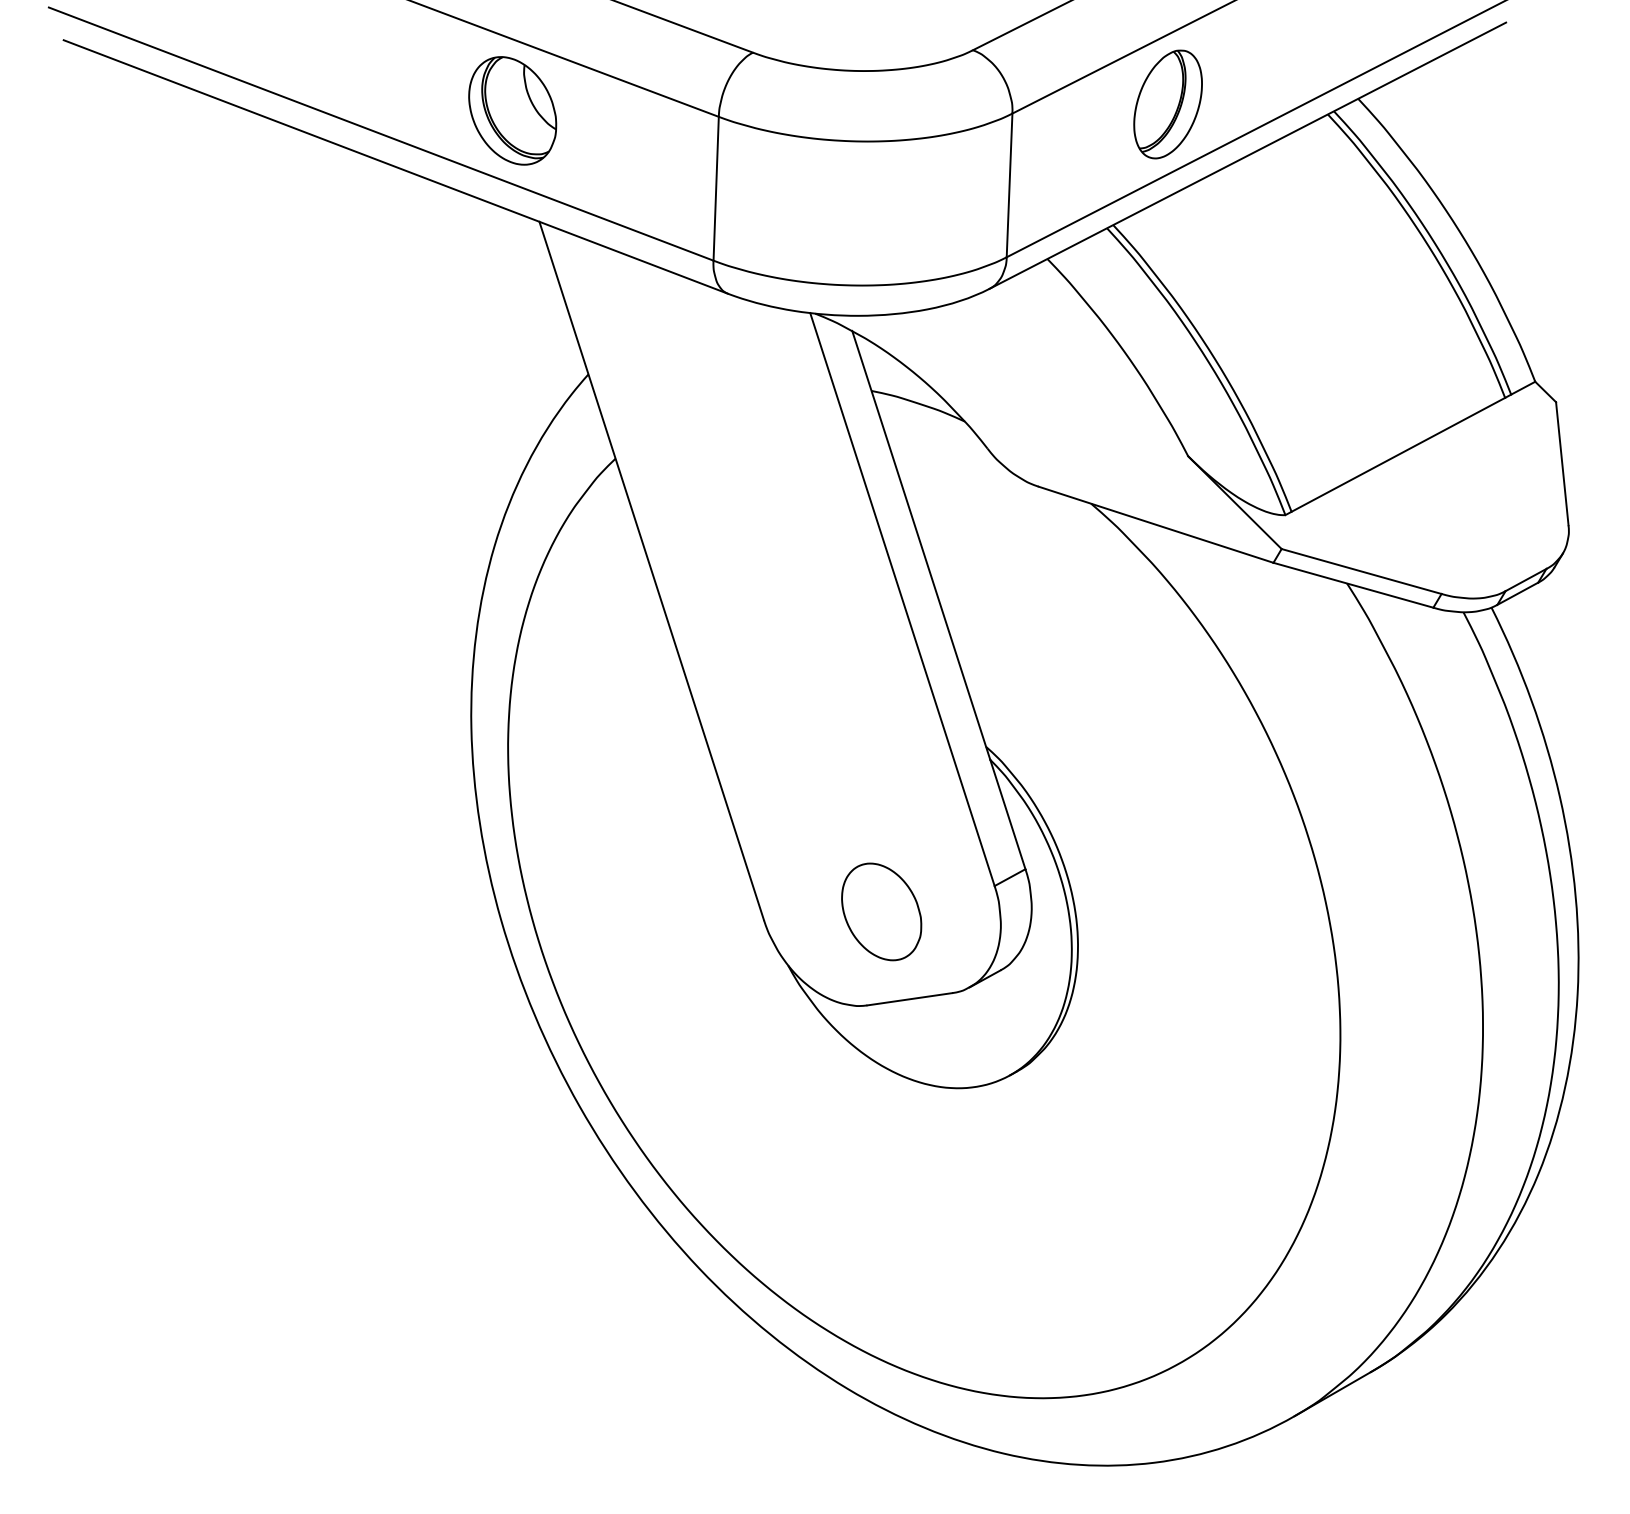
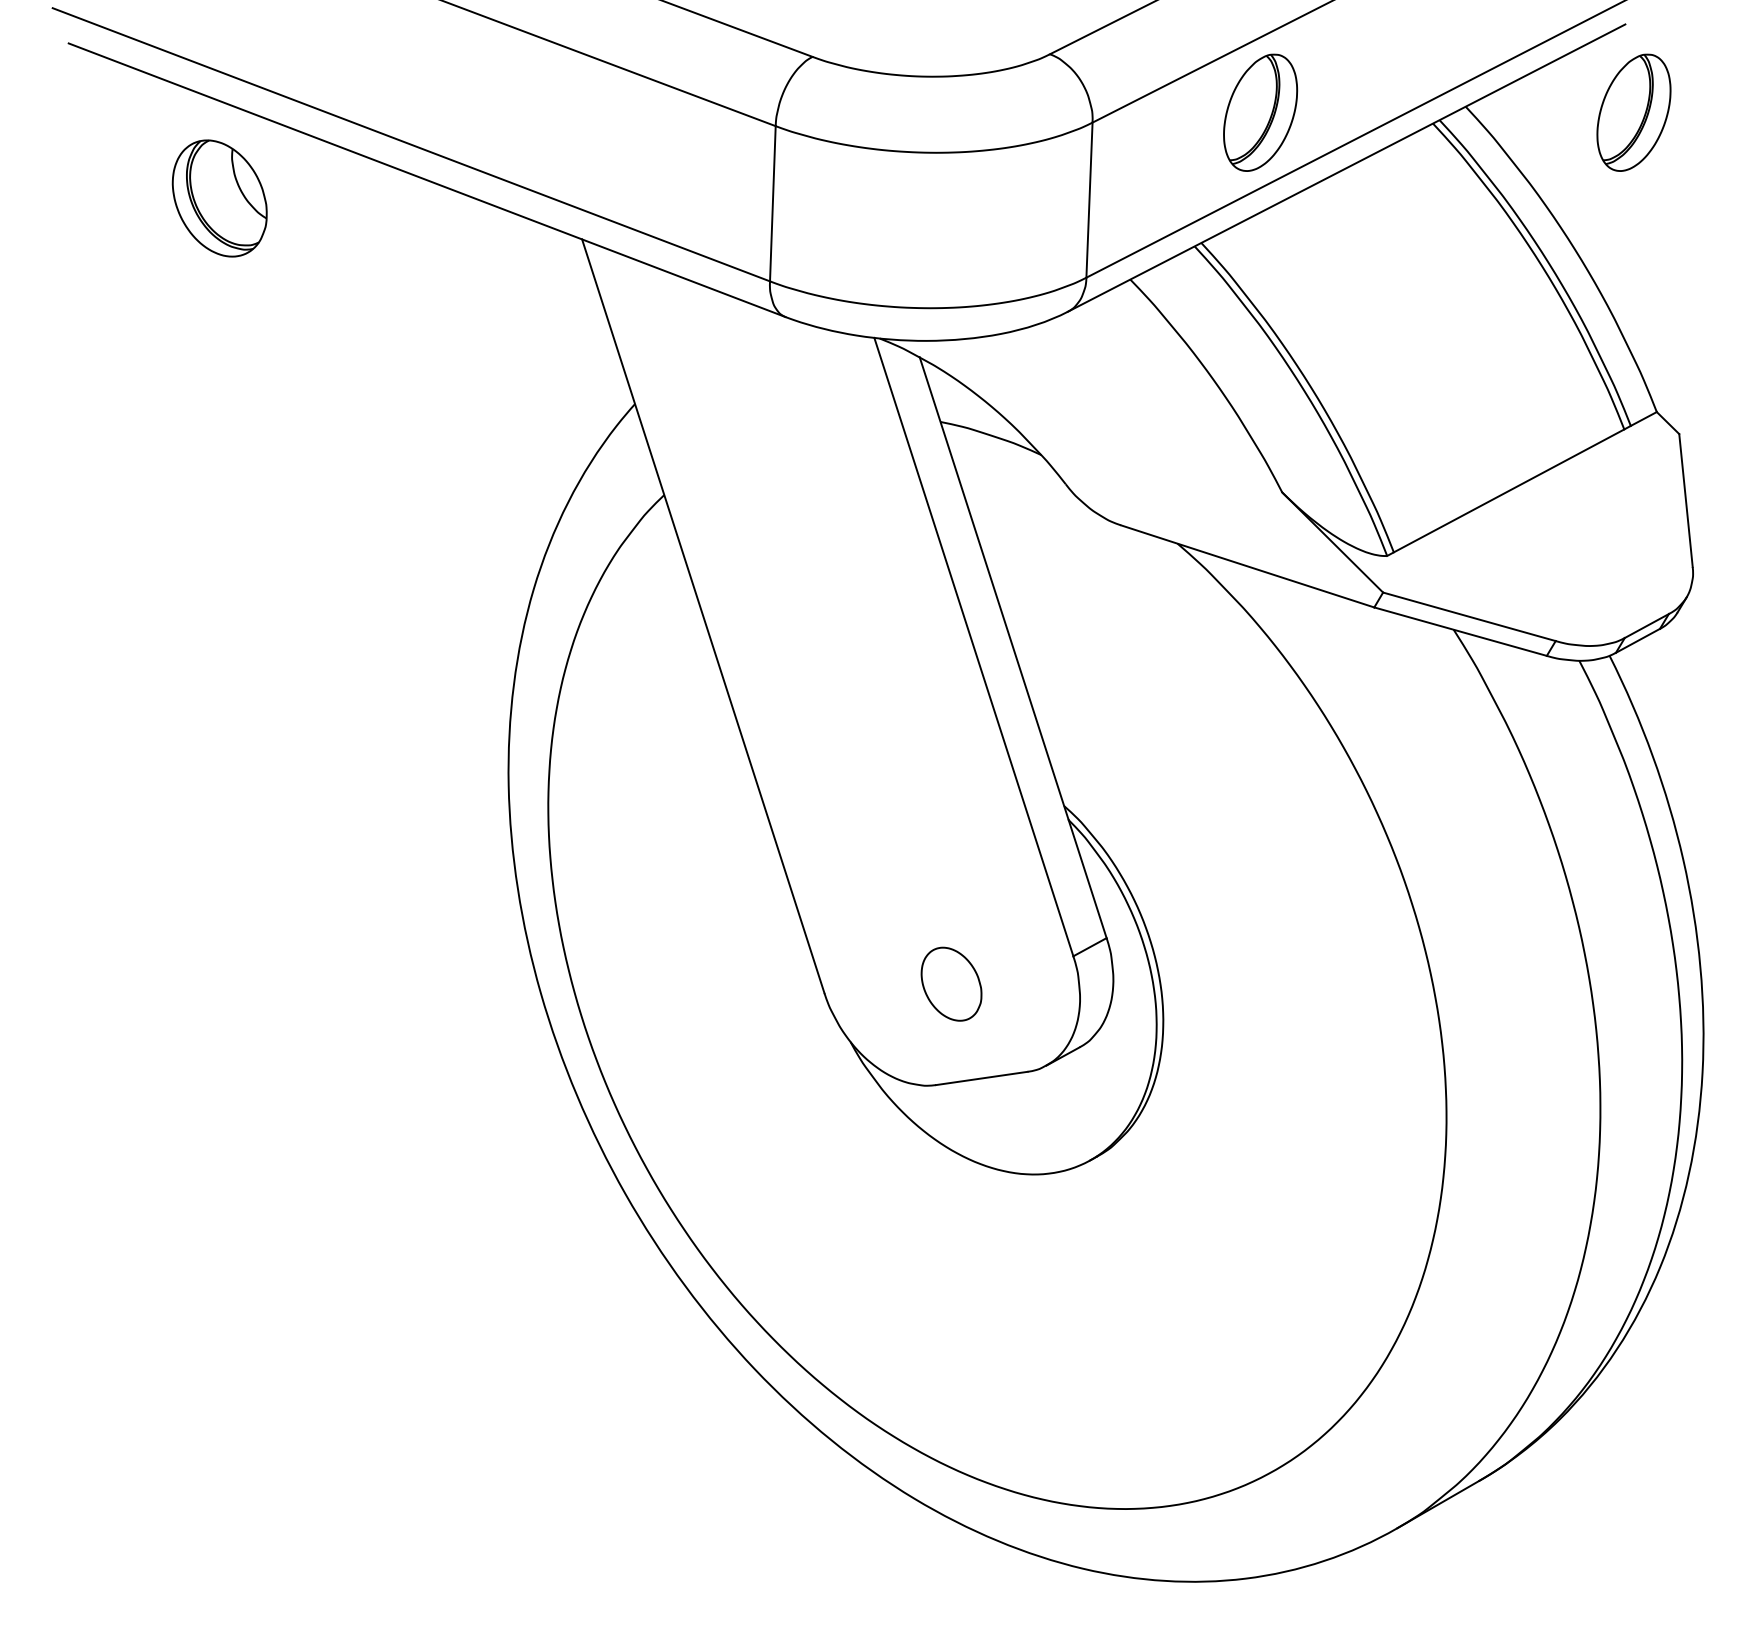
part: (1513, 104) -> (1633, 112), added
part: (512, 110) -> (219, 198), moved
part: (881, 911) -> (951, 983), size x0.7

